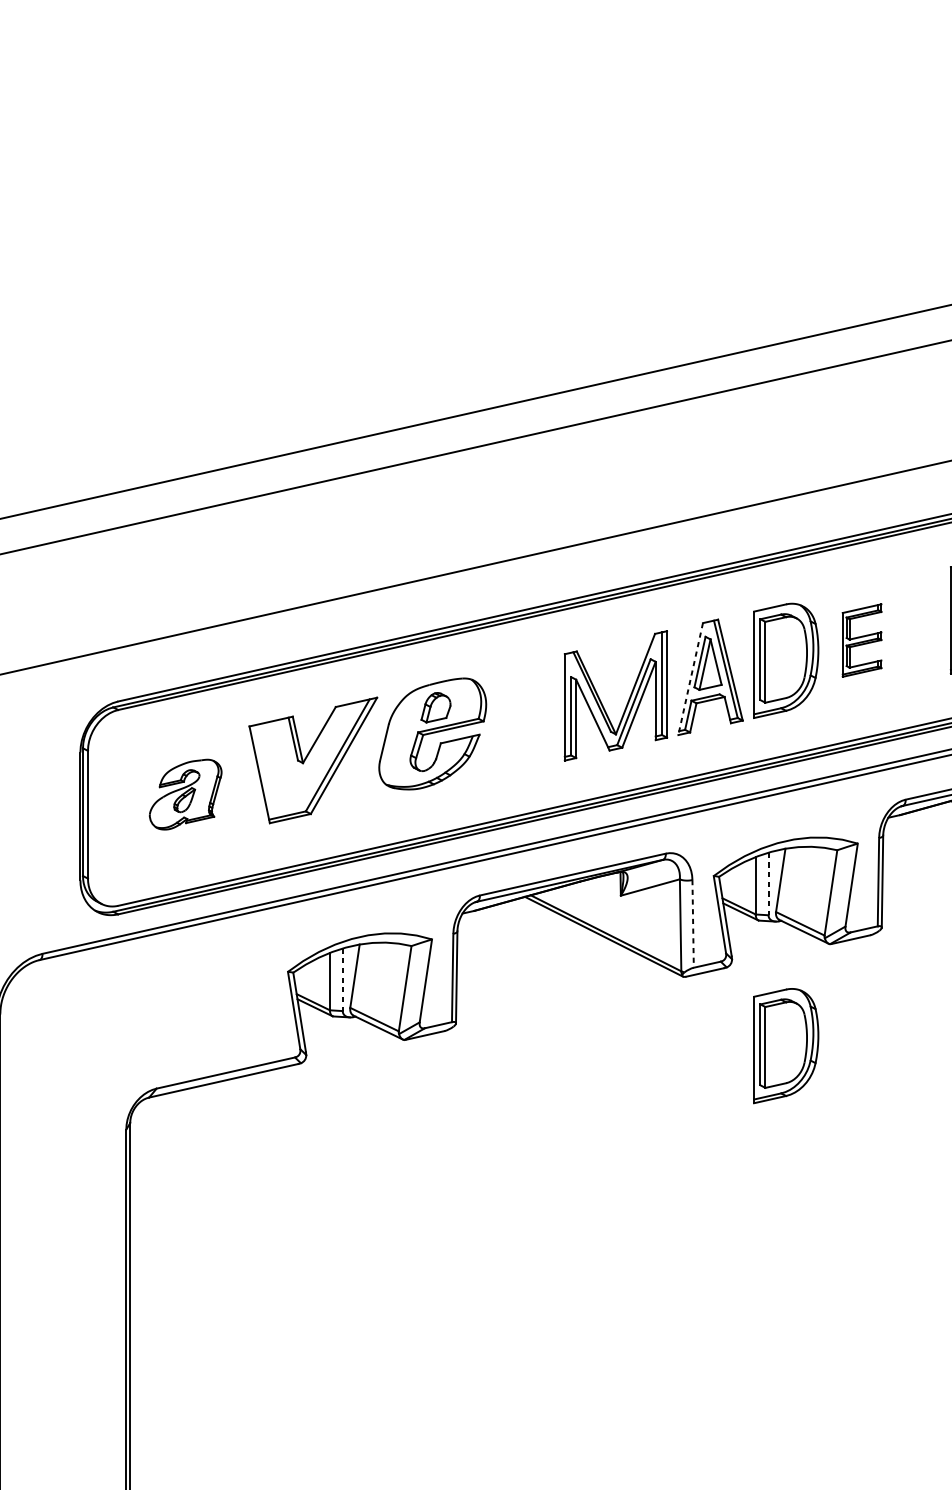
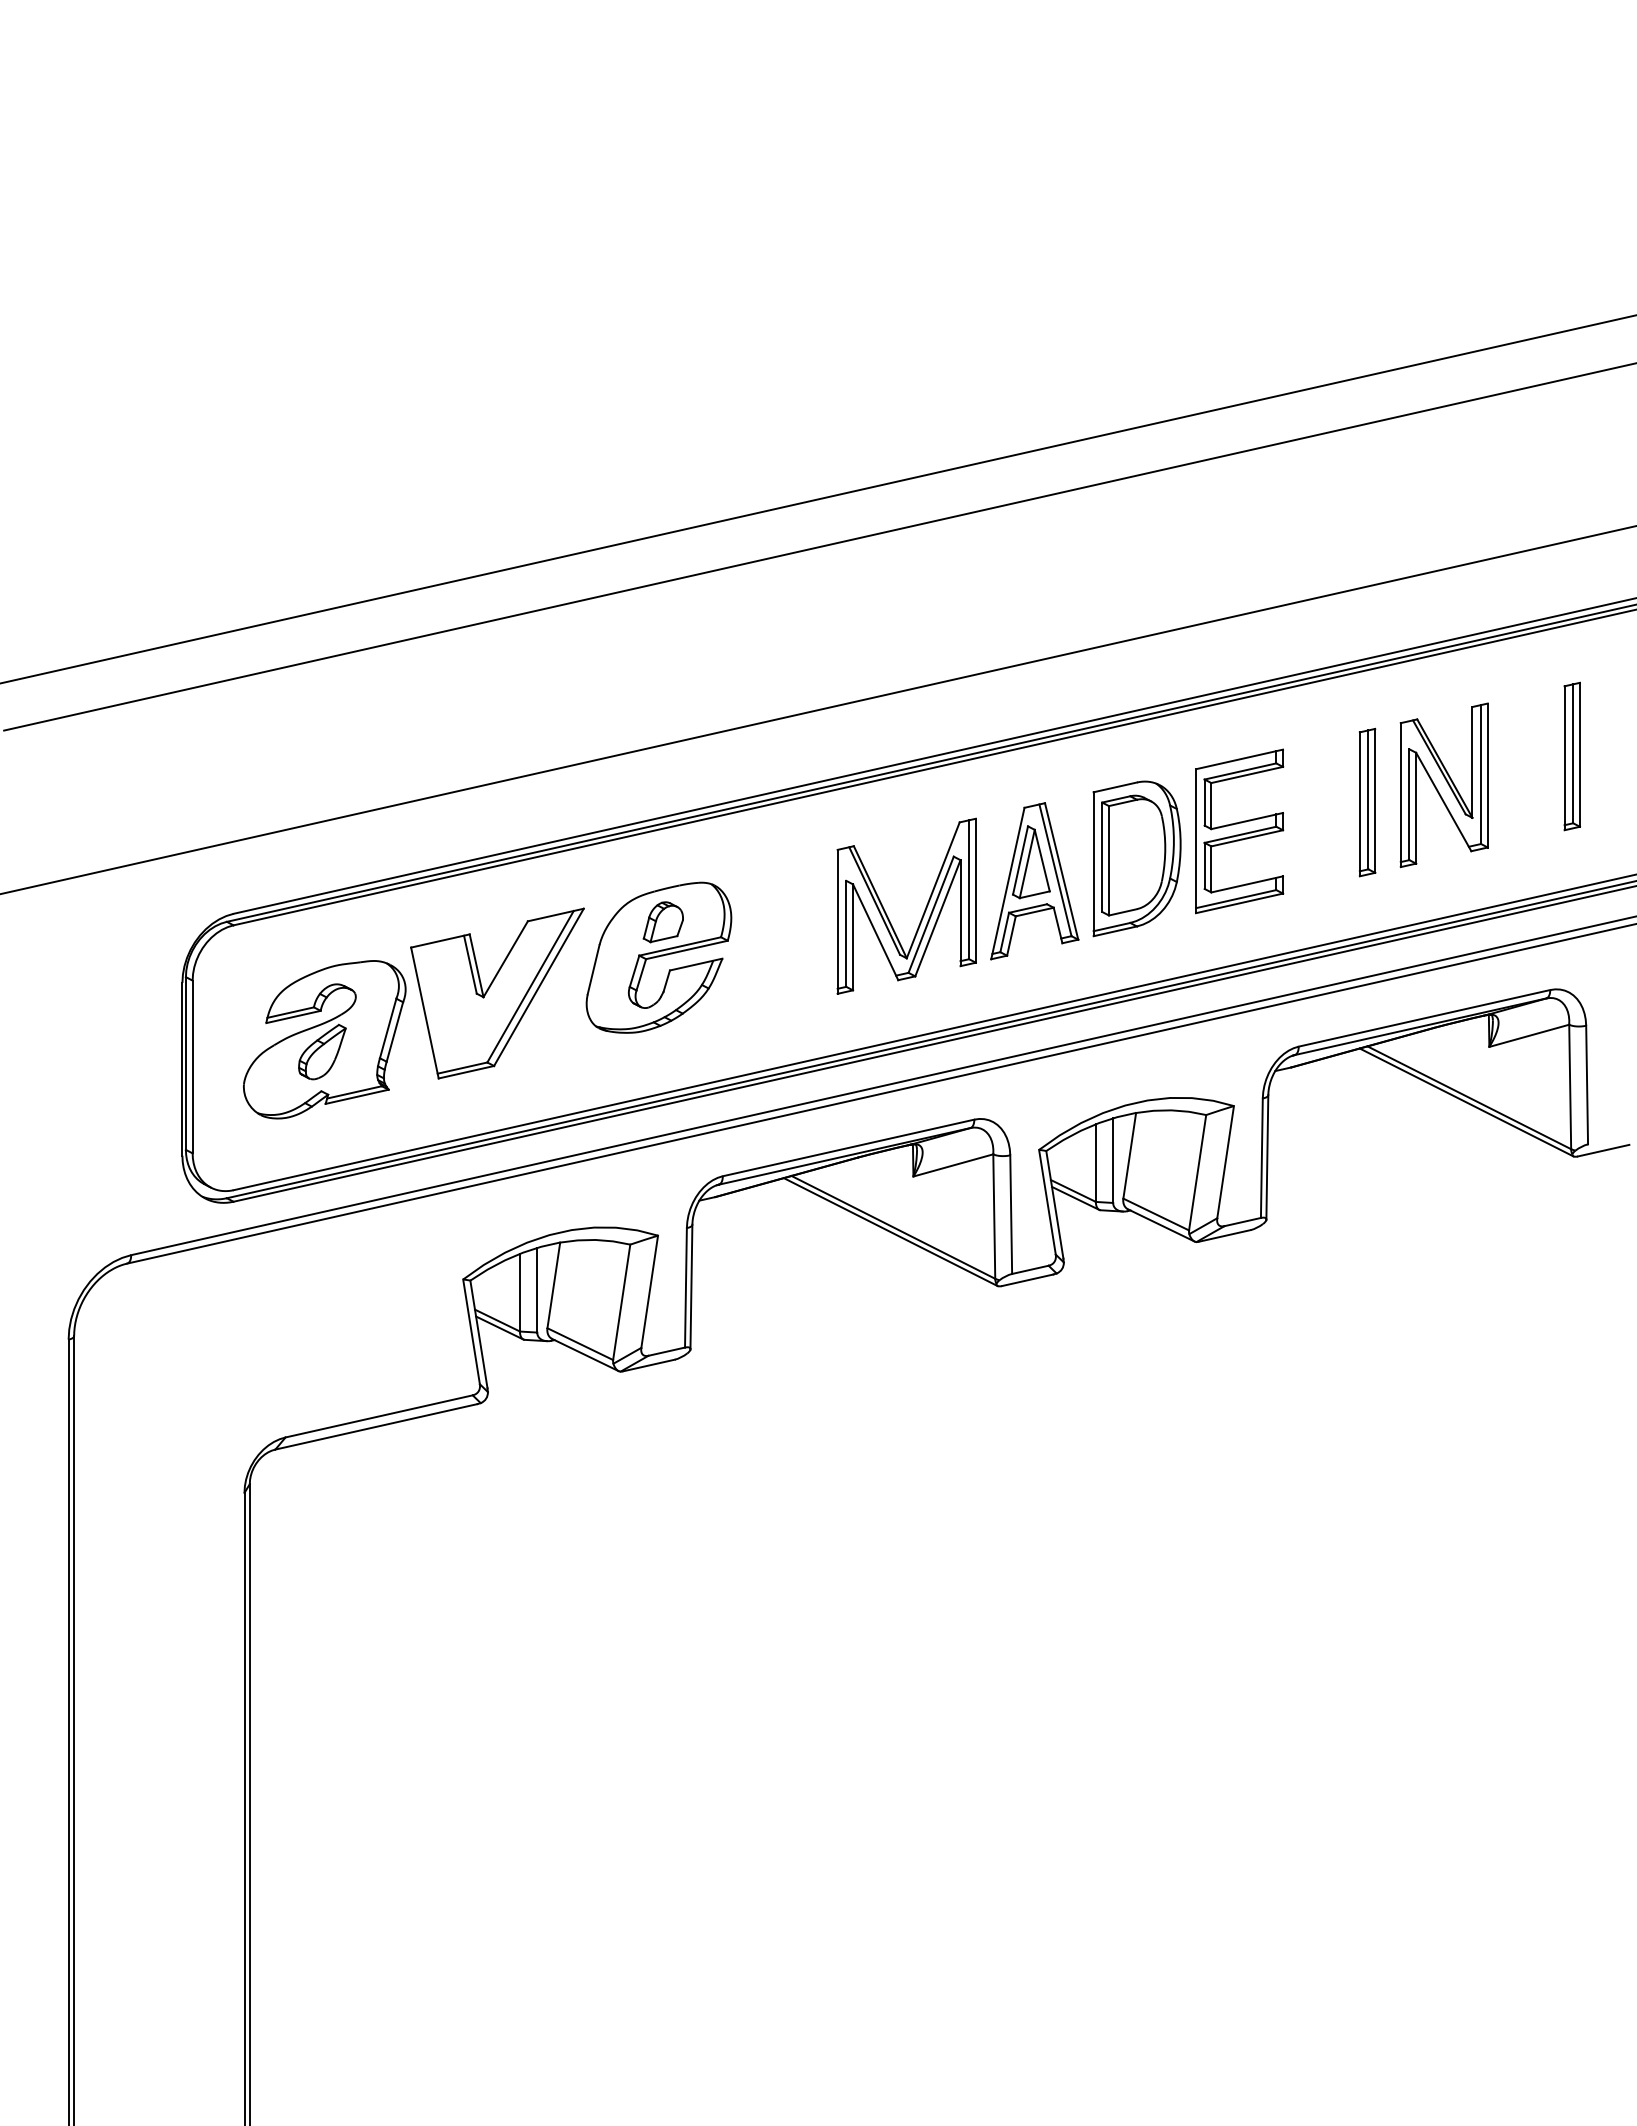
part: (861, 640) -> (1239, 831), size x1.67
line: (690, 679) -> (1007, 883), dashed -> solid
part: (185, 794) -> (324, 1039), size x1.67
line: (768, 884) -> (1113, 1161), dashed -> solid
line: (693, 924) -> (1011, 1215), dashed -> solid
line: (342, 979) -> (537, 1290), dashed -> solid
part: (785, 1045) -> (1136, 1379), removed

